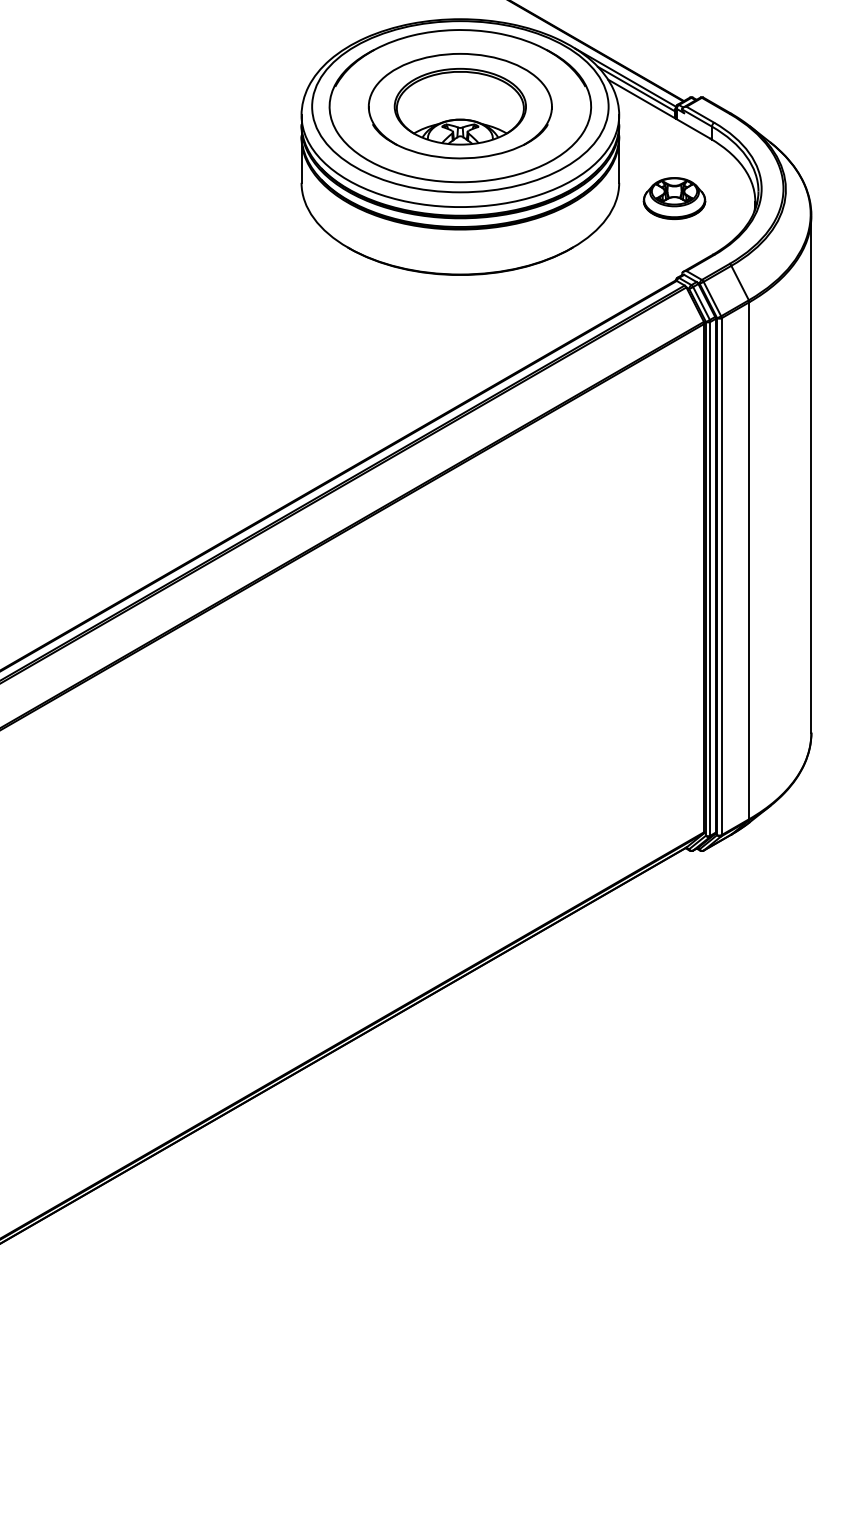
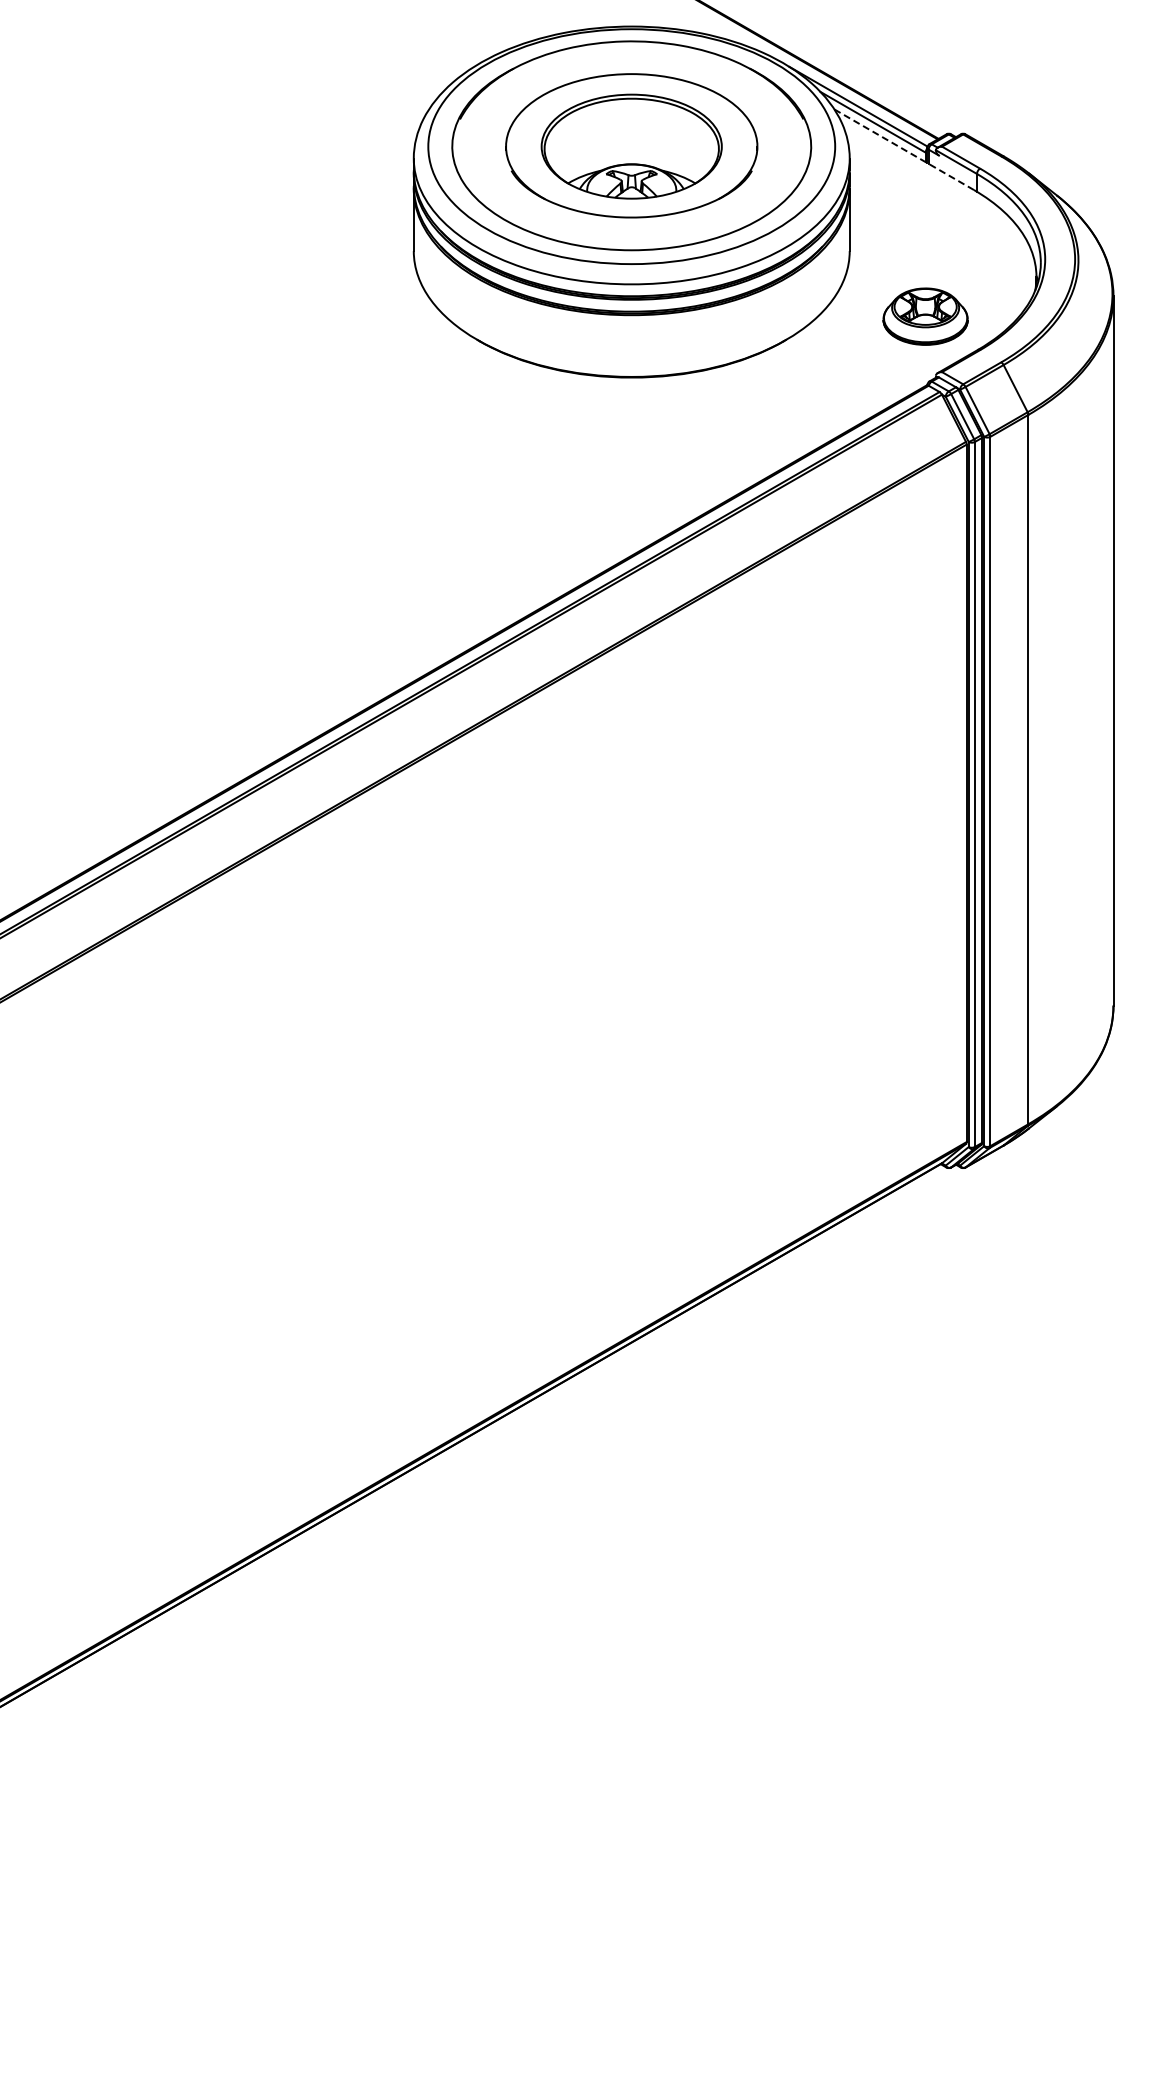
line: (659, 108) -> (904, 149), solid -> dashed
part: (674, 198) -> (925, 316), moved

